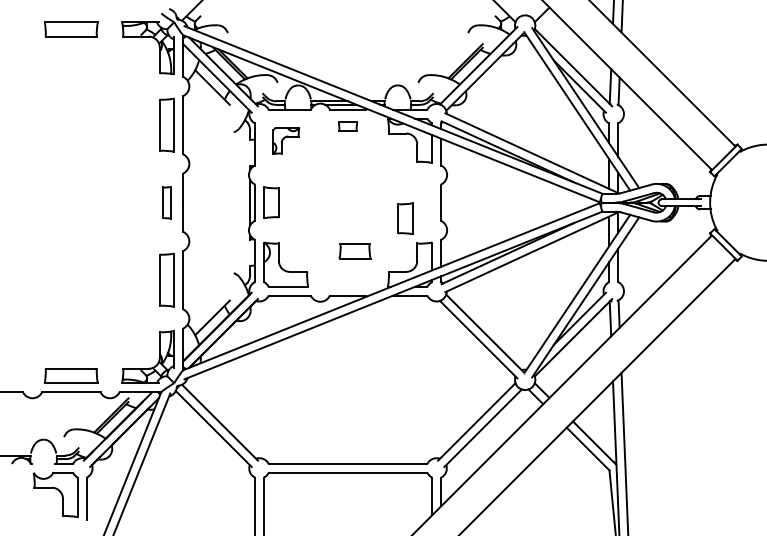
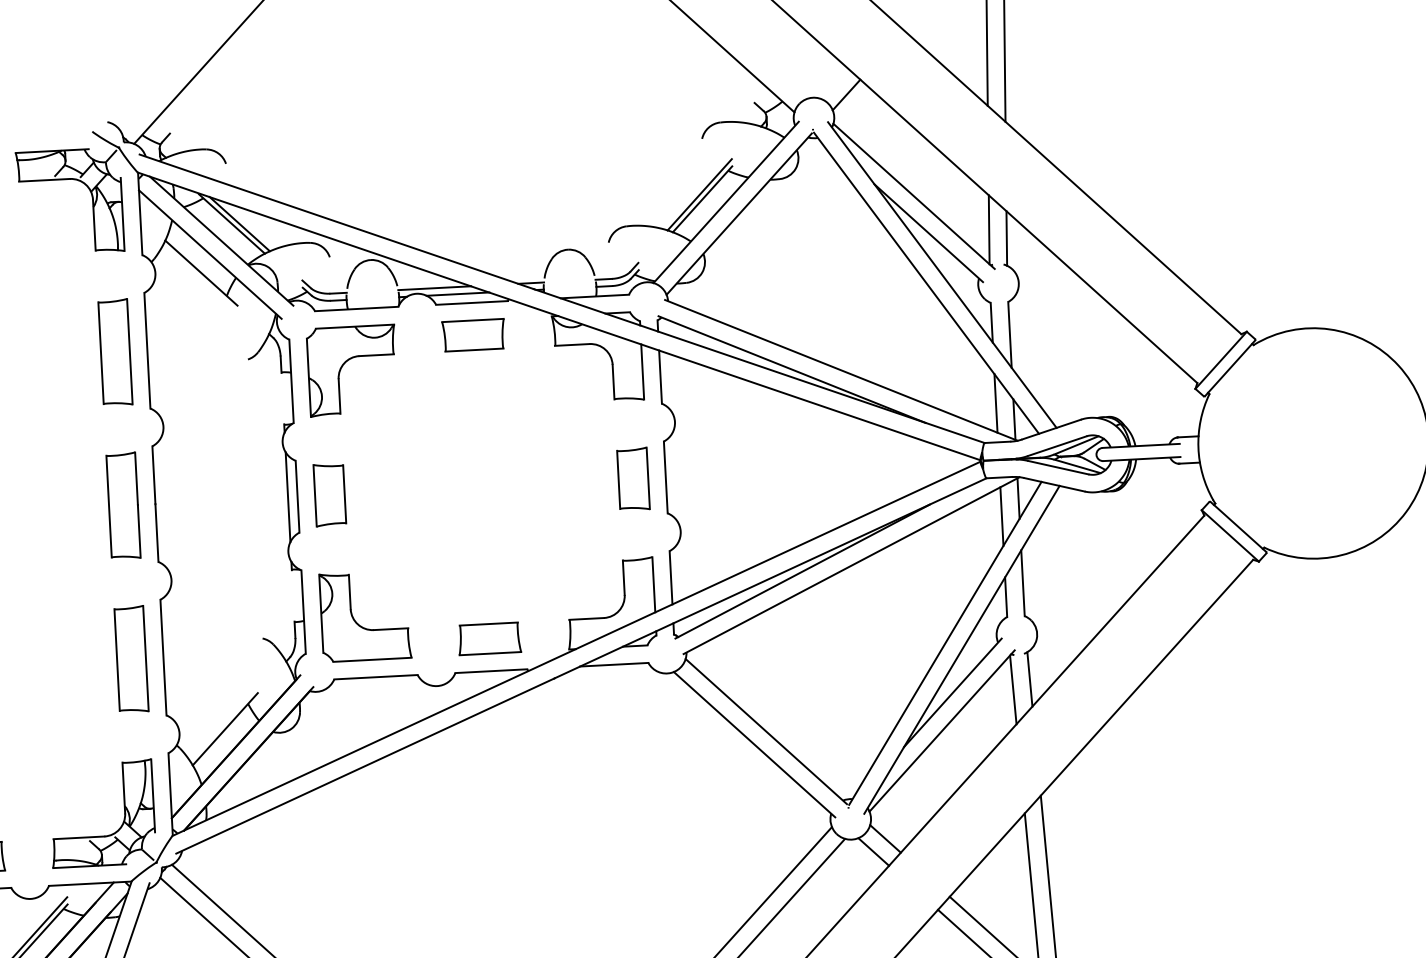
part: (347, 126) -> (472, 336), size x1.67
part: (285, 140) -> (351, 370), size x1.67
part: (166, 202) -> (122, 505), size x1.67
part: (405, 218) -> (633, 478), moved
part: (354, 251) -> (488, 639), moved

